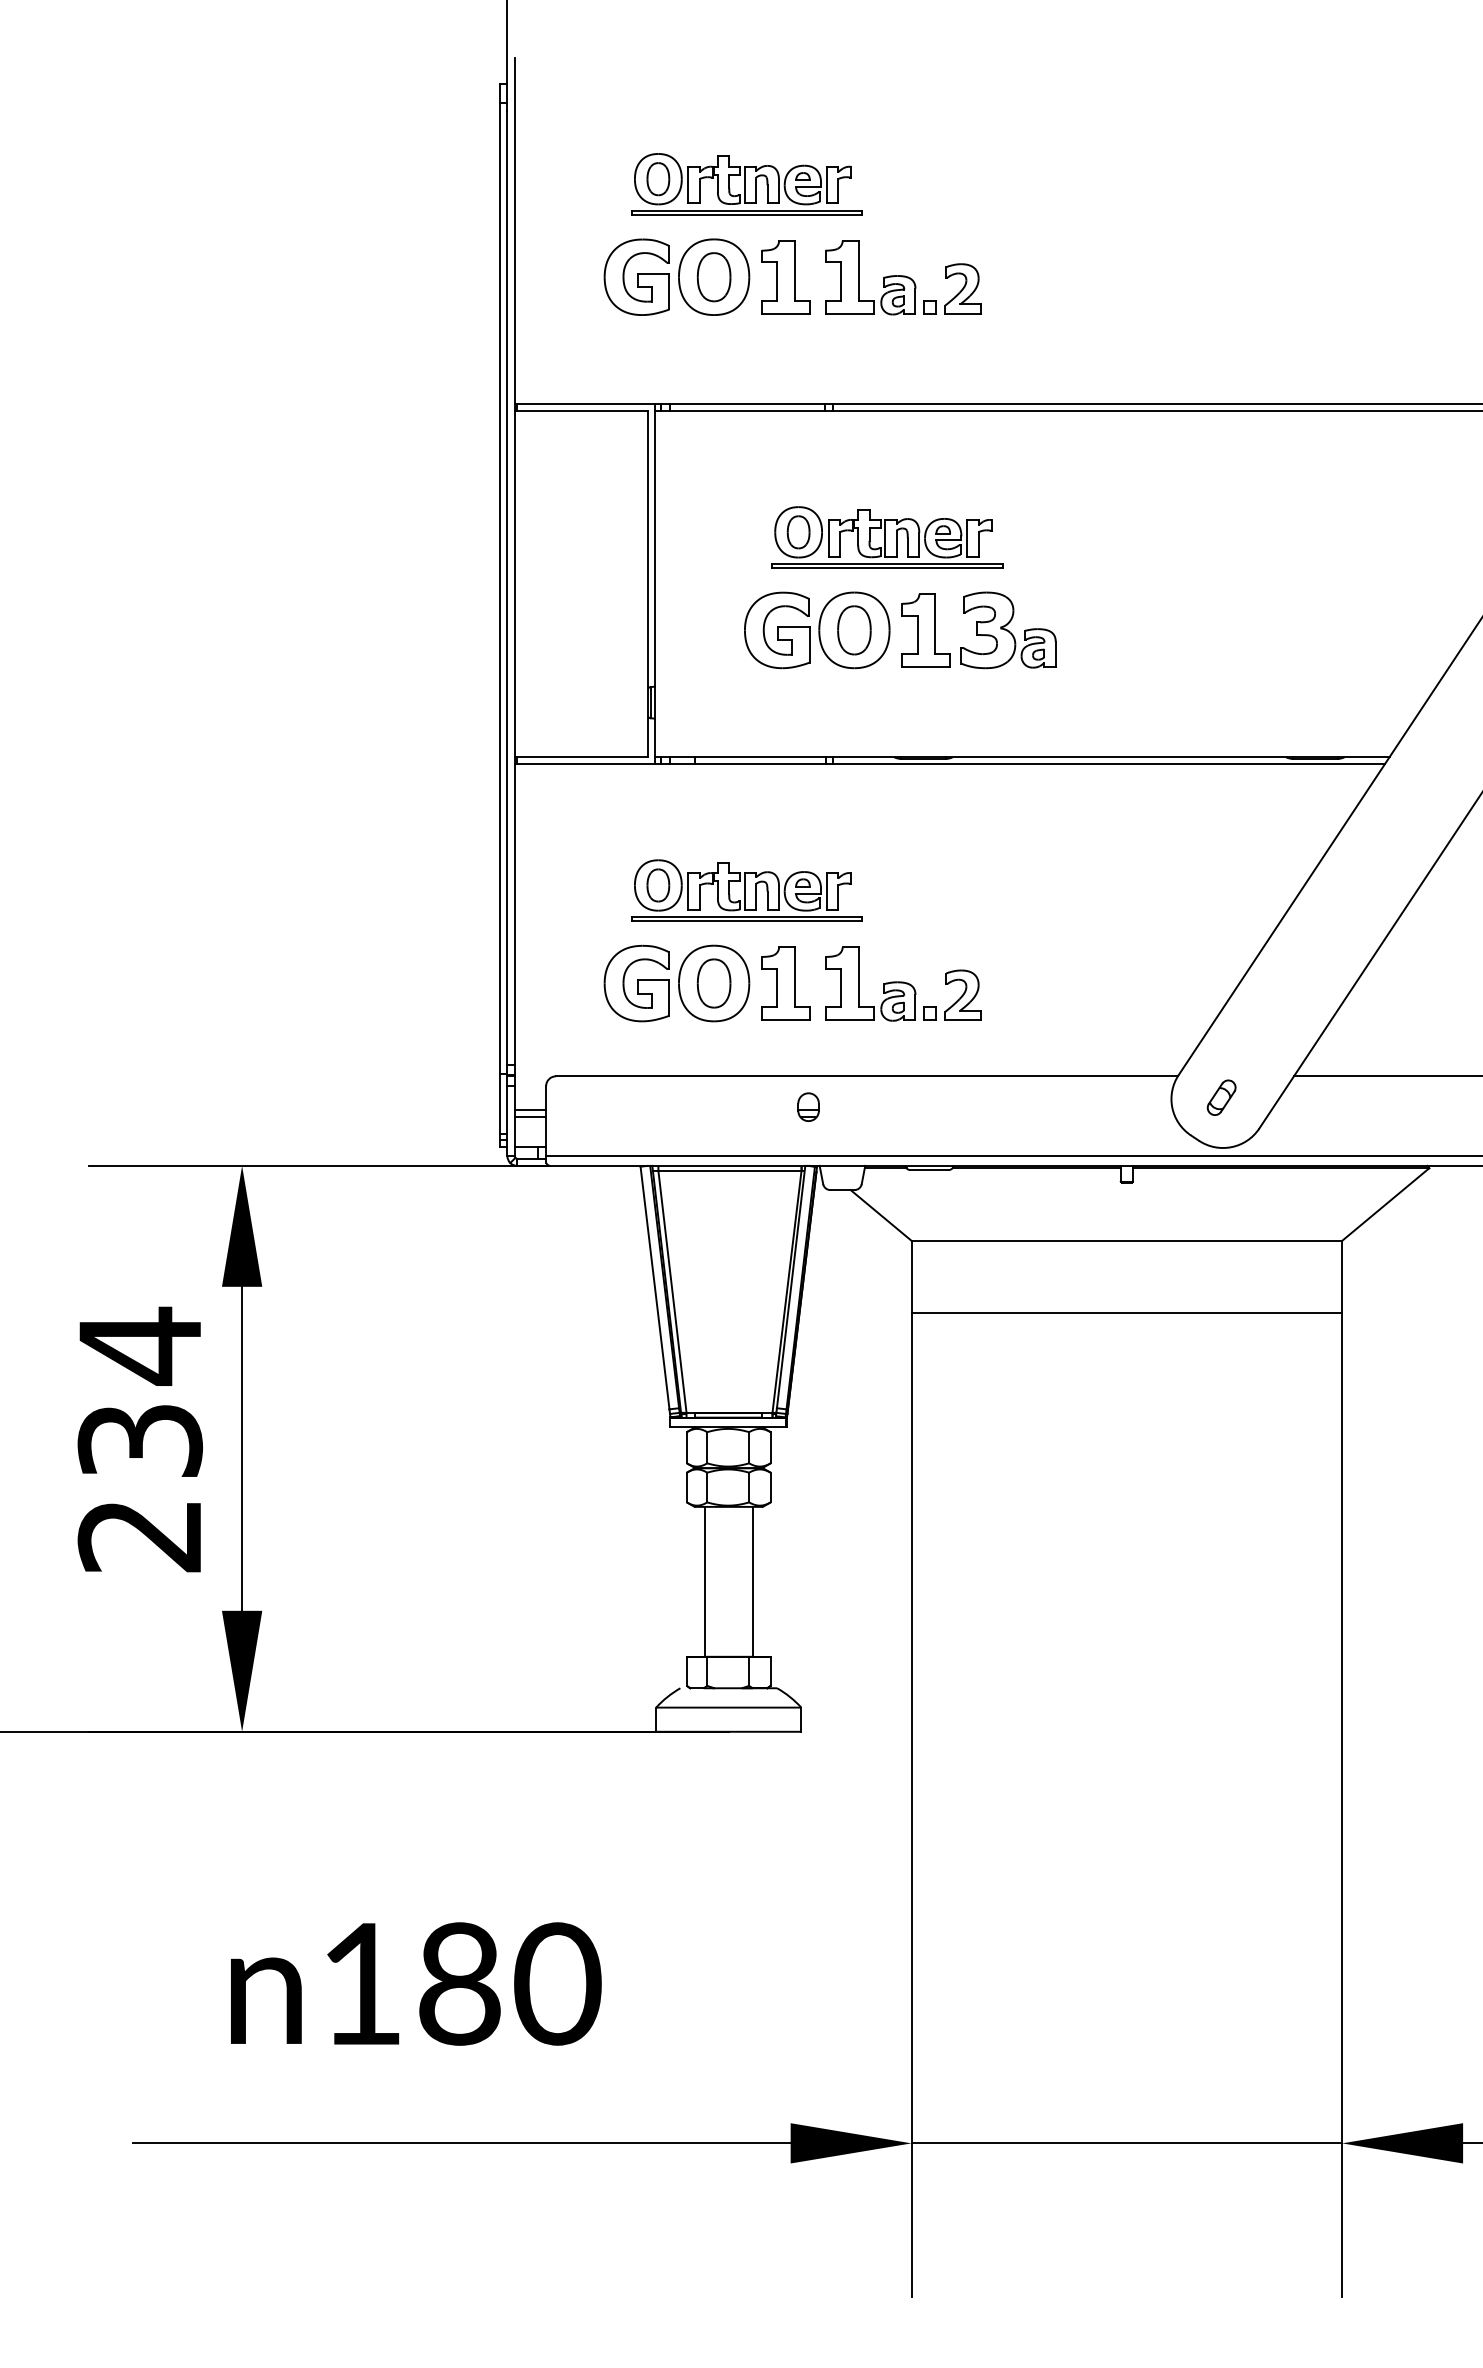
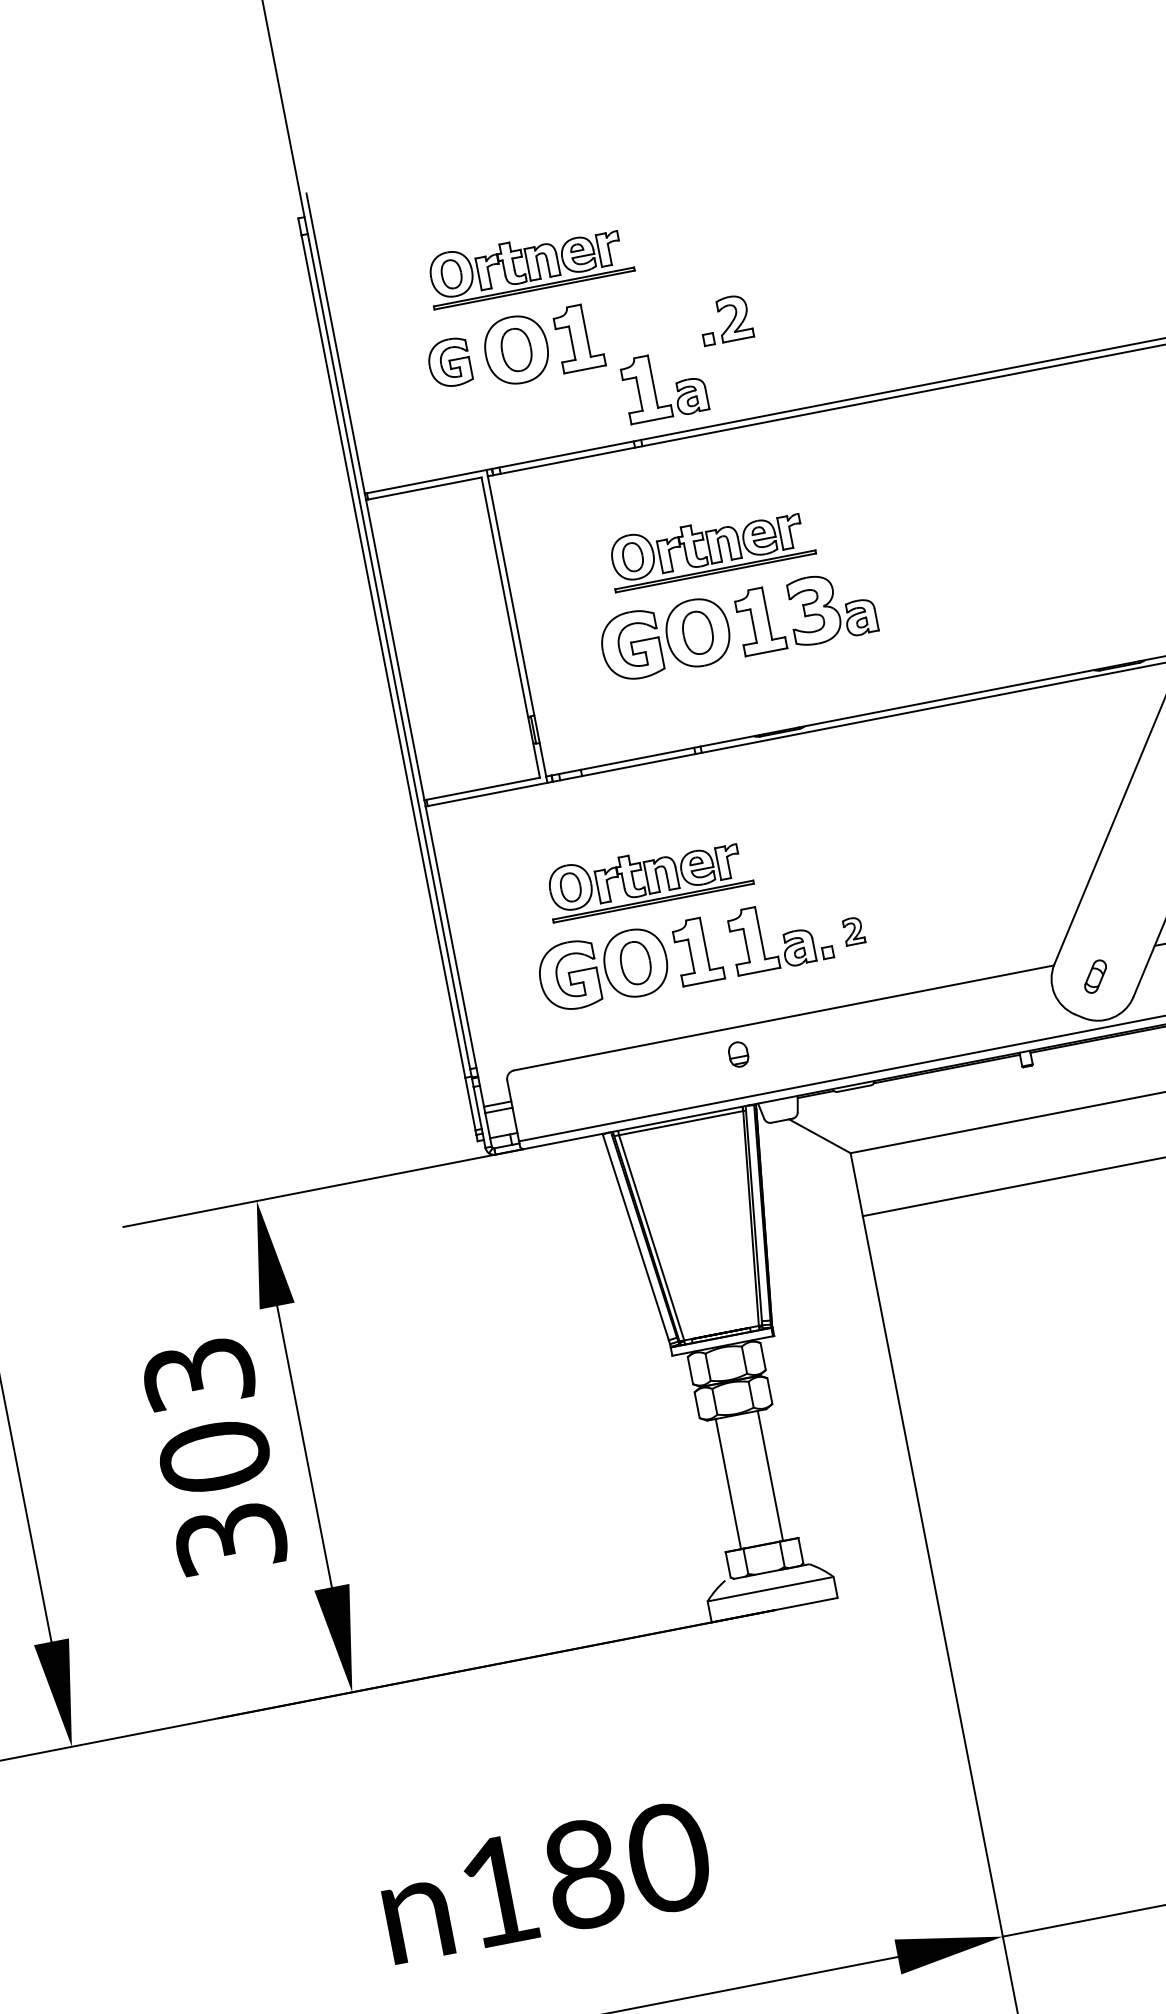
part: (636, 276) -> (449, 362), size x0.7
part: (859, 277) -> (654, 387), moved
part: (962, 994) -> (853, 930), size x0.6
text: (140, 1439) -> (214, 1455), 234 -> 303

